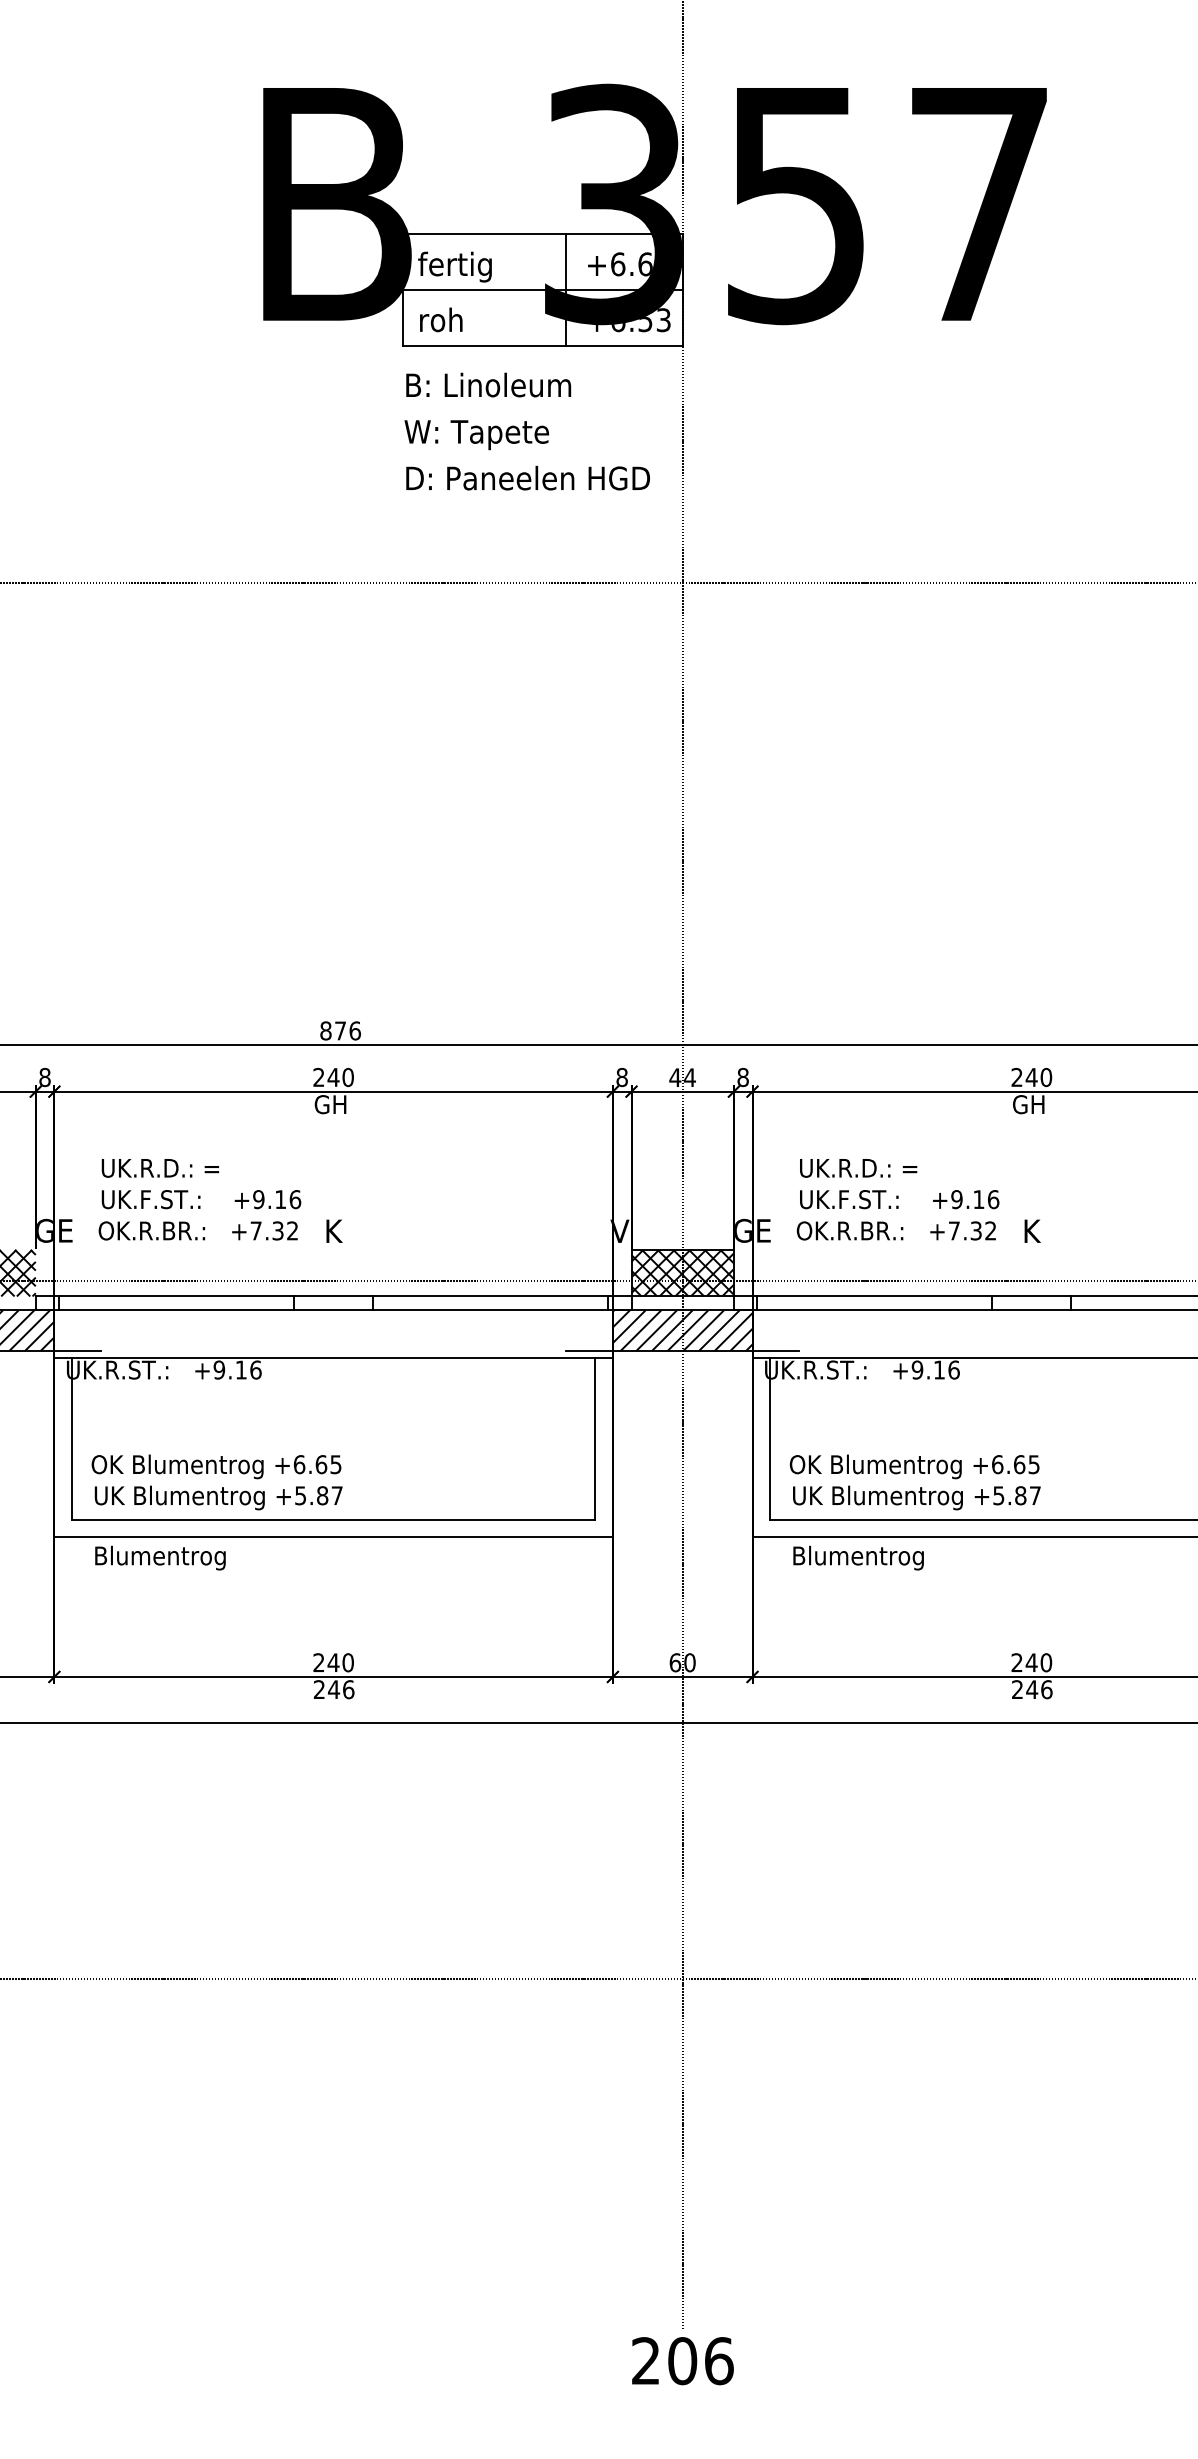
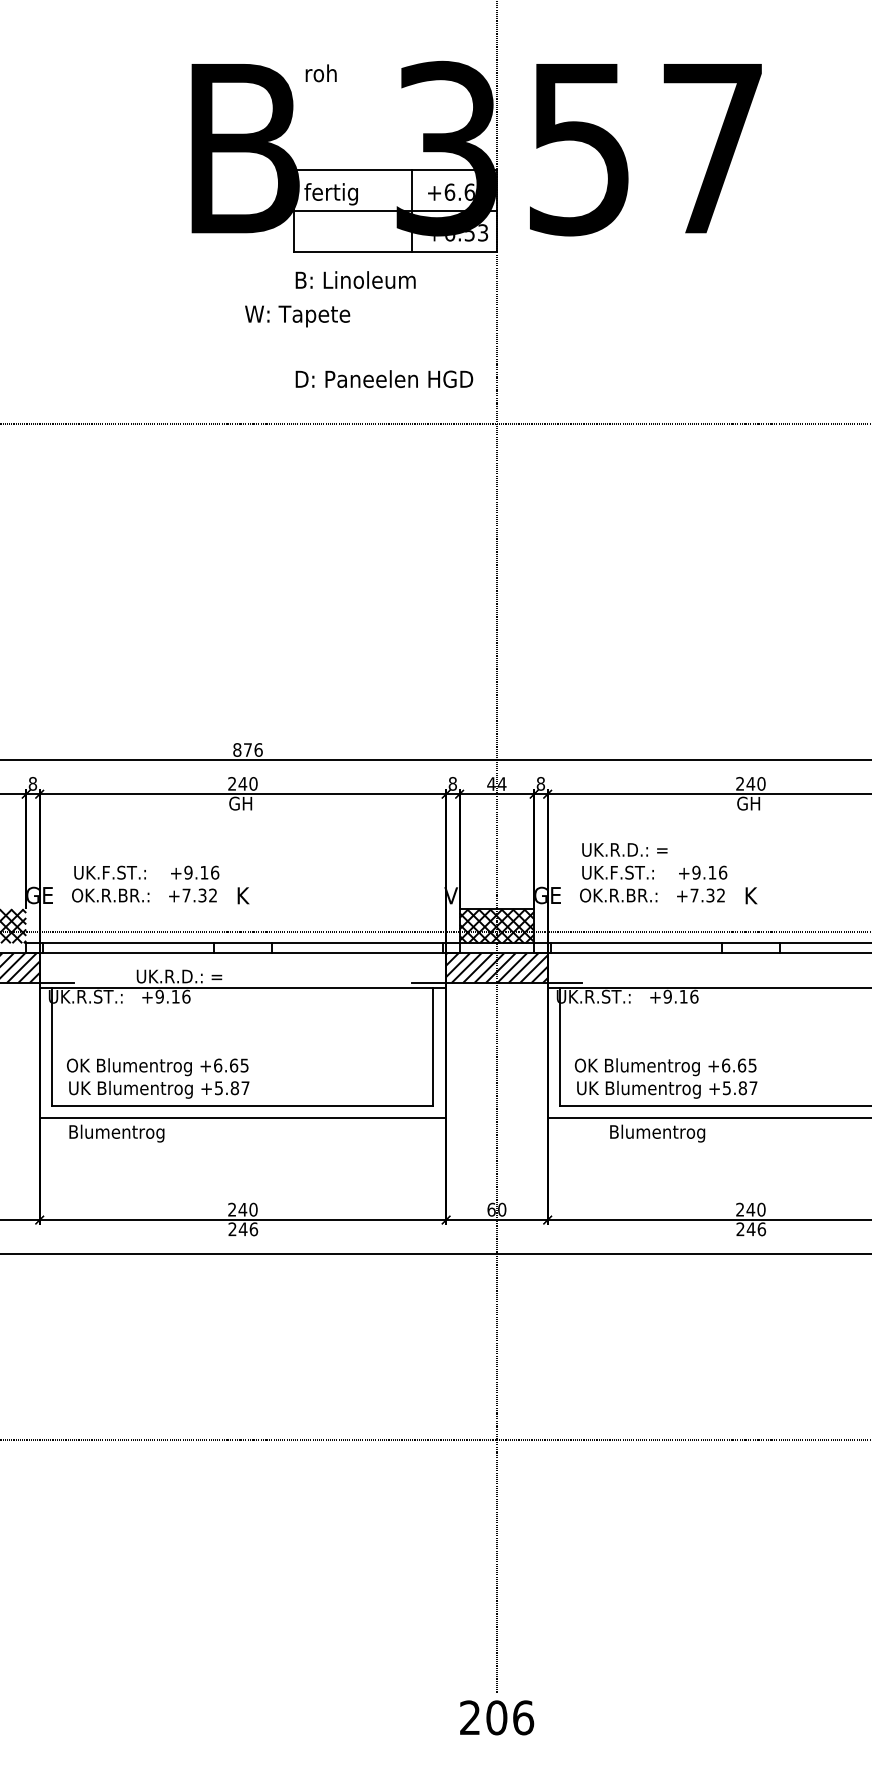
text: (441, 319) -> (321, 73), moved
text: (476, 435) -> (297, 316), moved
text: (527, 477) -> (383, 378), moved
text: (159, 1168) -> (178, 976), moved
text: (858, 1557) -> (657, 1133), moved

